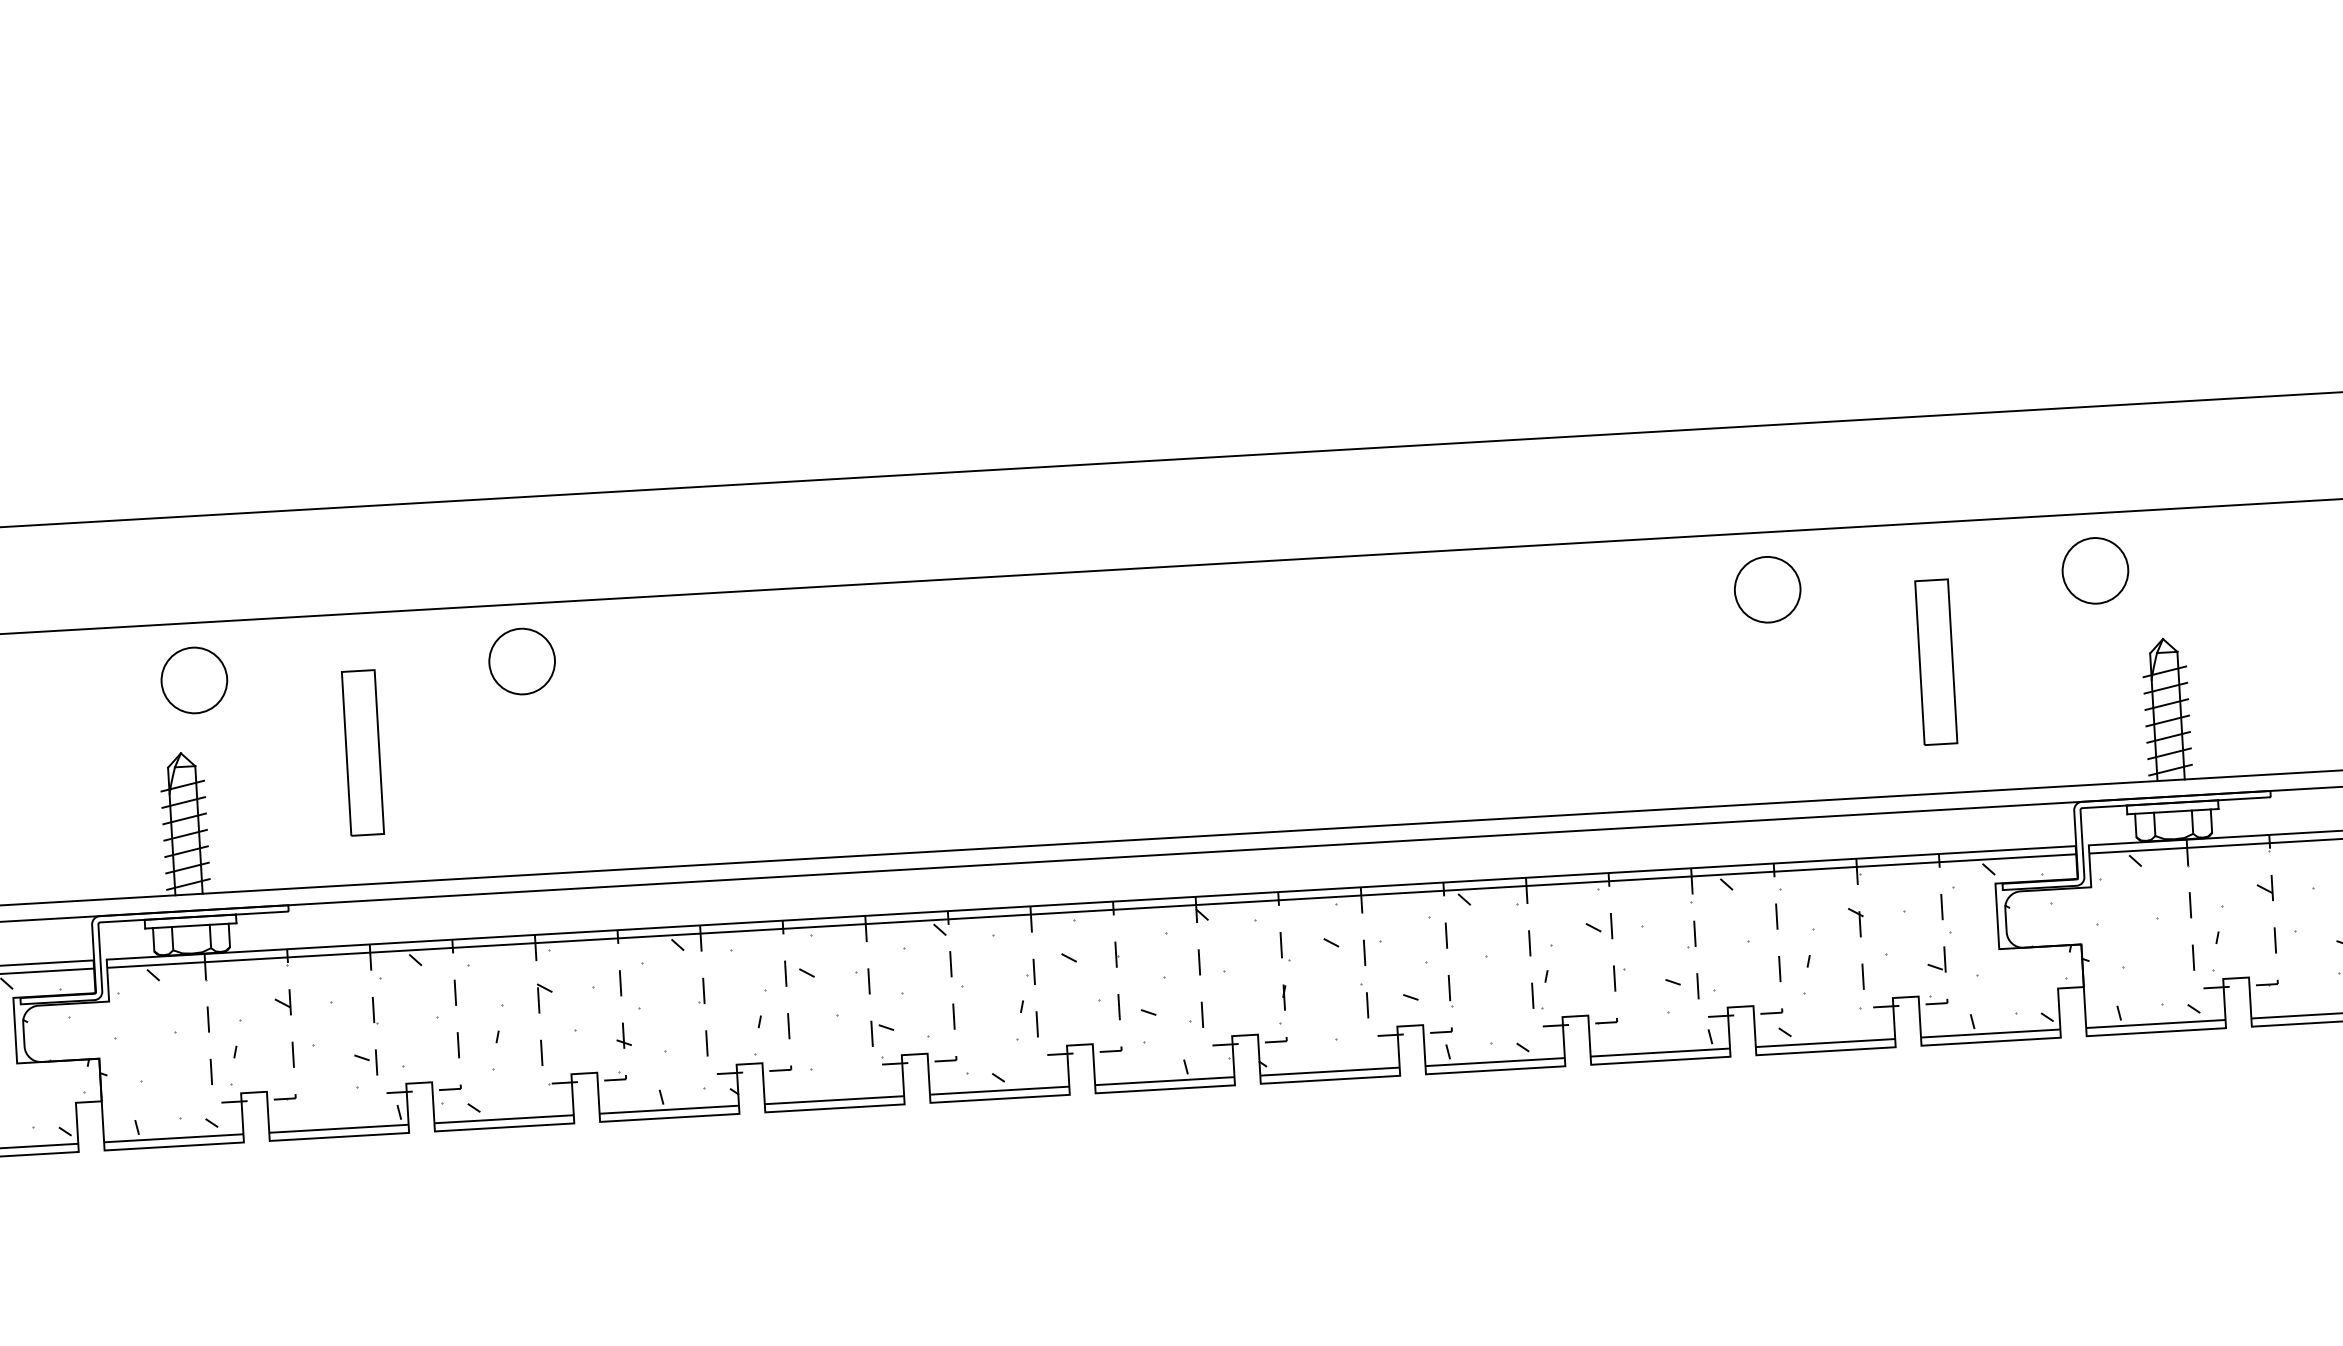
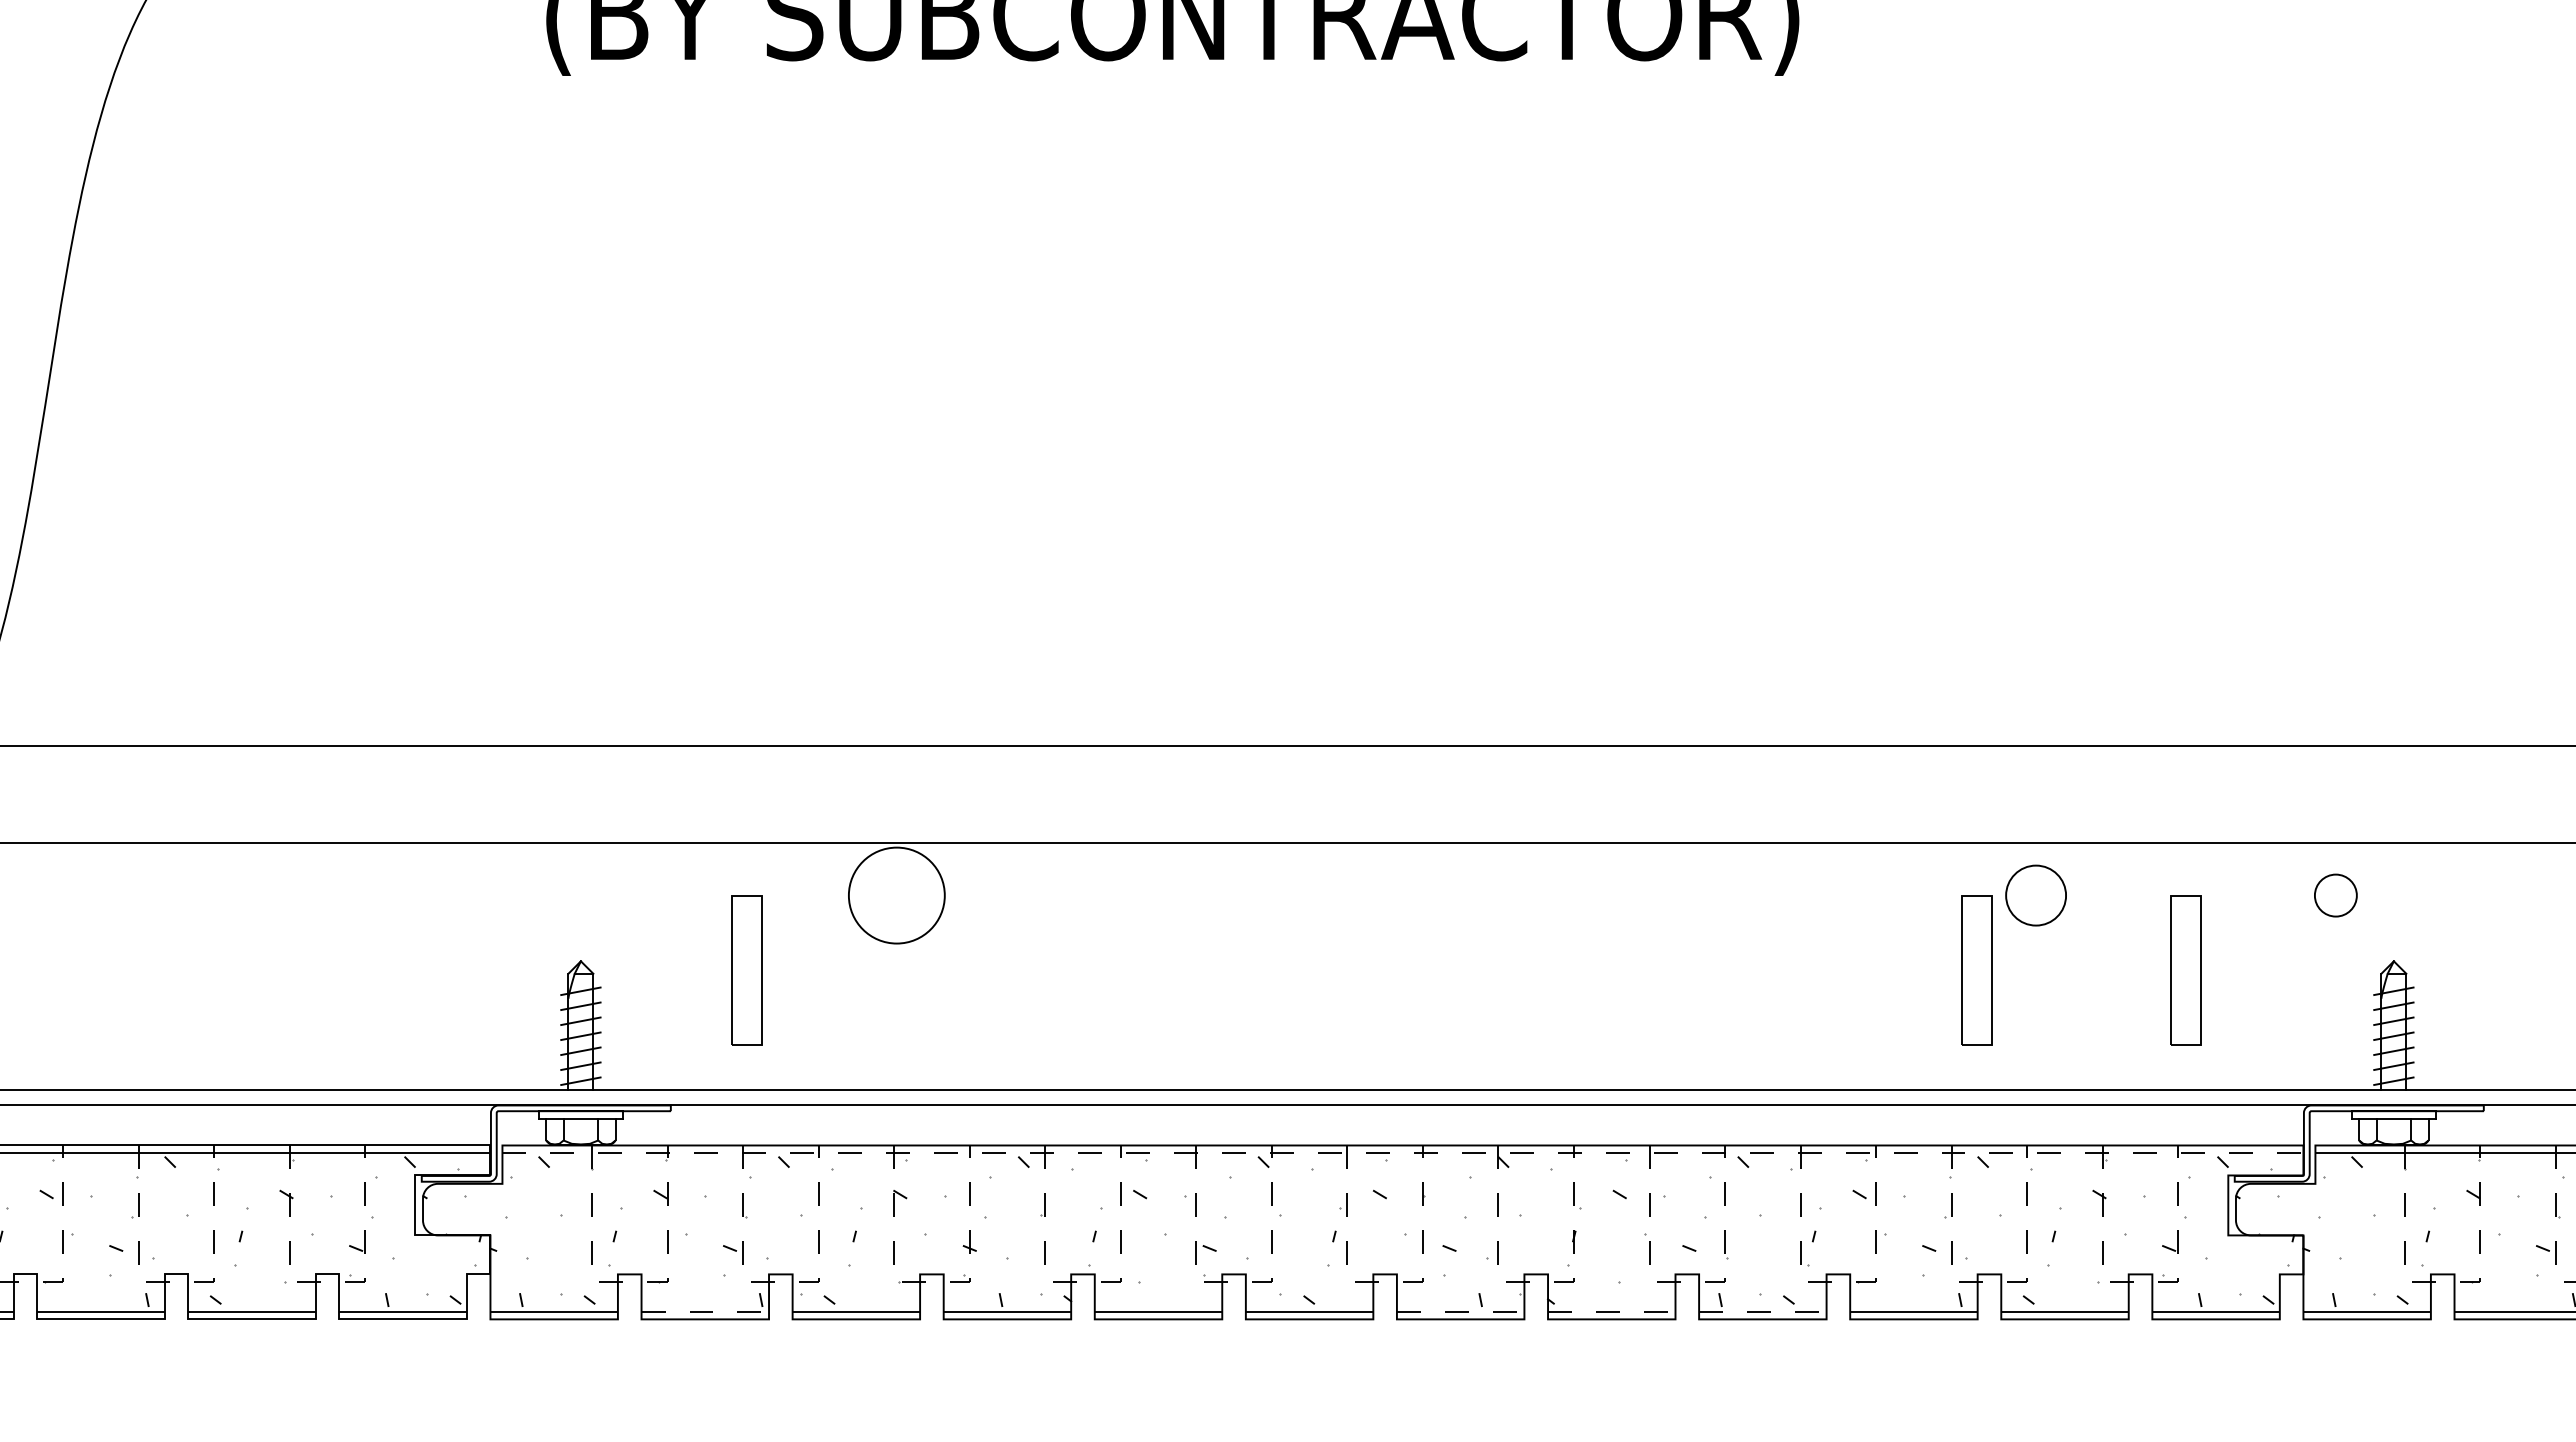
circle: (2095, 570) -> (2335, 895), size x0.7
circle: (521, 661) -> (896, 895), size x1.6
part: (1707, 675) -> (1976, 970), added
circle: (193, 680) -> (596, 895), removed
line: (1092, 910) -> (1403, 1152), solid -> dashed
line: (1494, 1061) -> (1762, 1311), solid -> dashed
line: (1329, 1071) -> (1611, 1311), solid -> dashed
line: (1164, 1080) -> (1460, 1311), solid -> dashed
line: (339, 1128) -> (705, 1311), solid -> dashed

